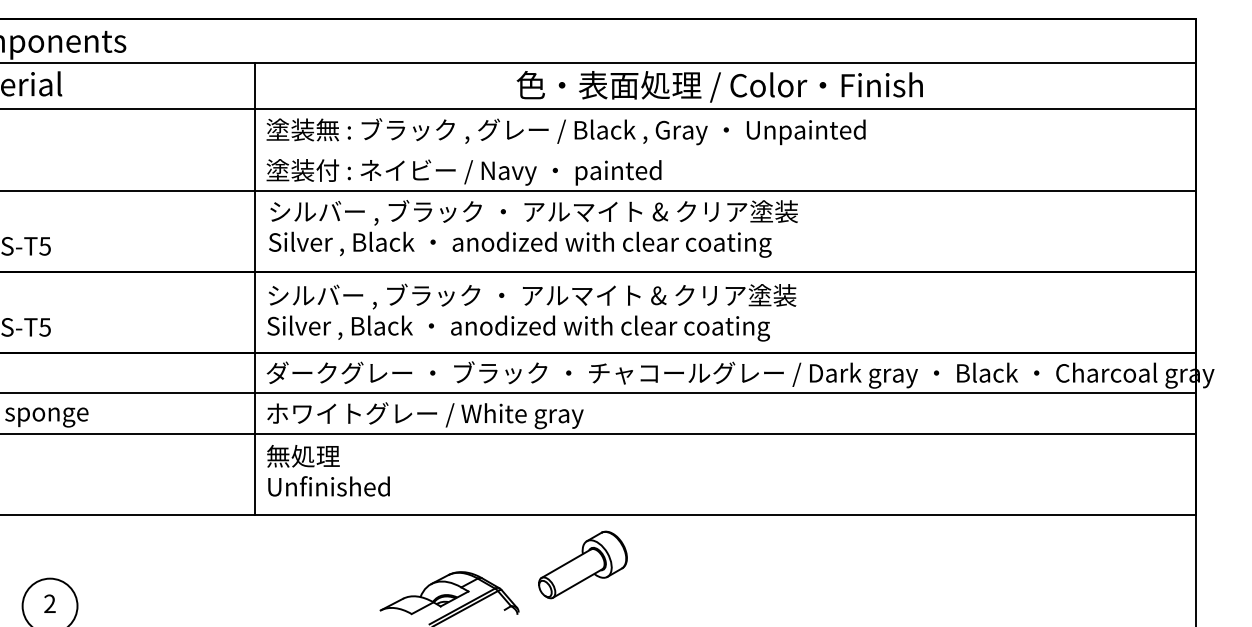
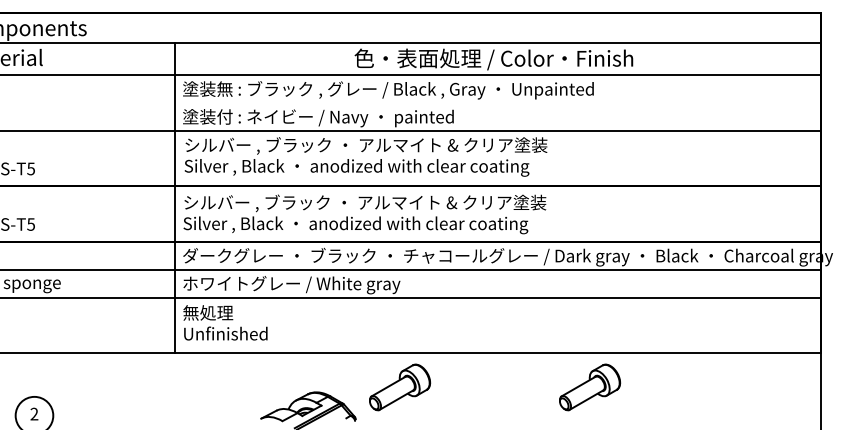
part: (860, 565) -> (590, 387), added

